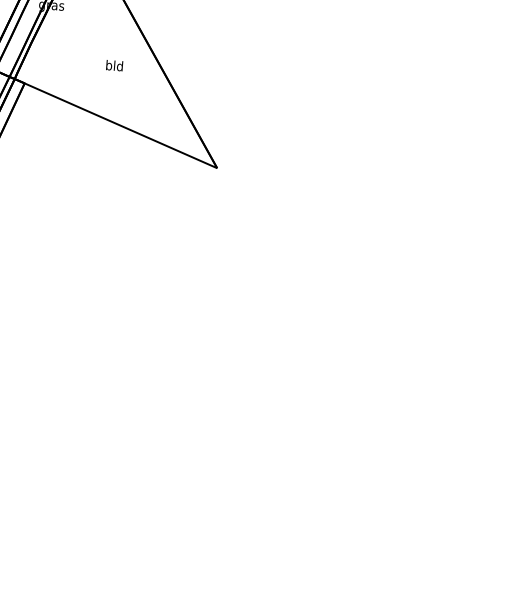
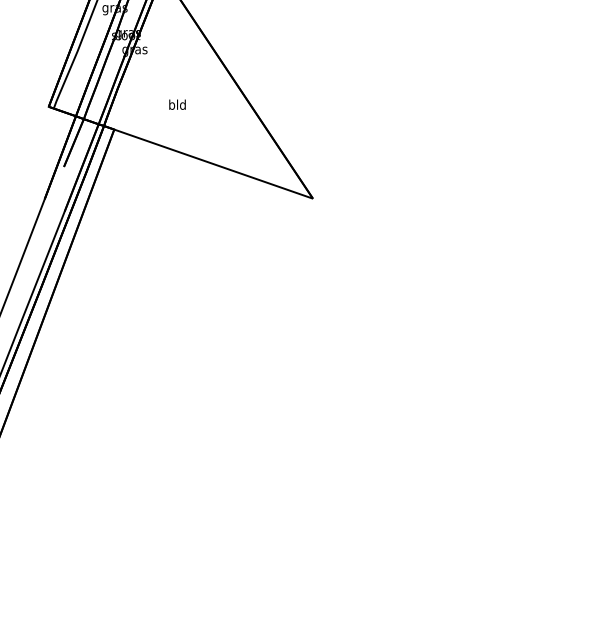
text: (114, 65) -> (177, 104), moved

